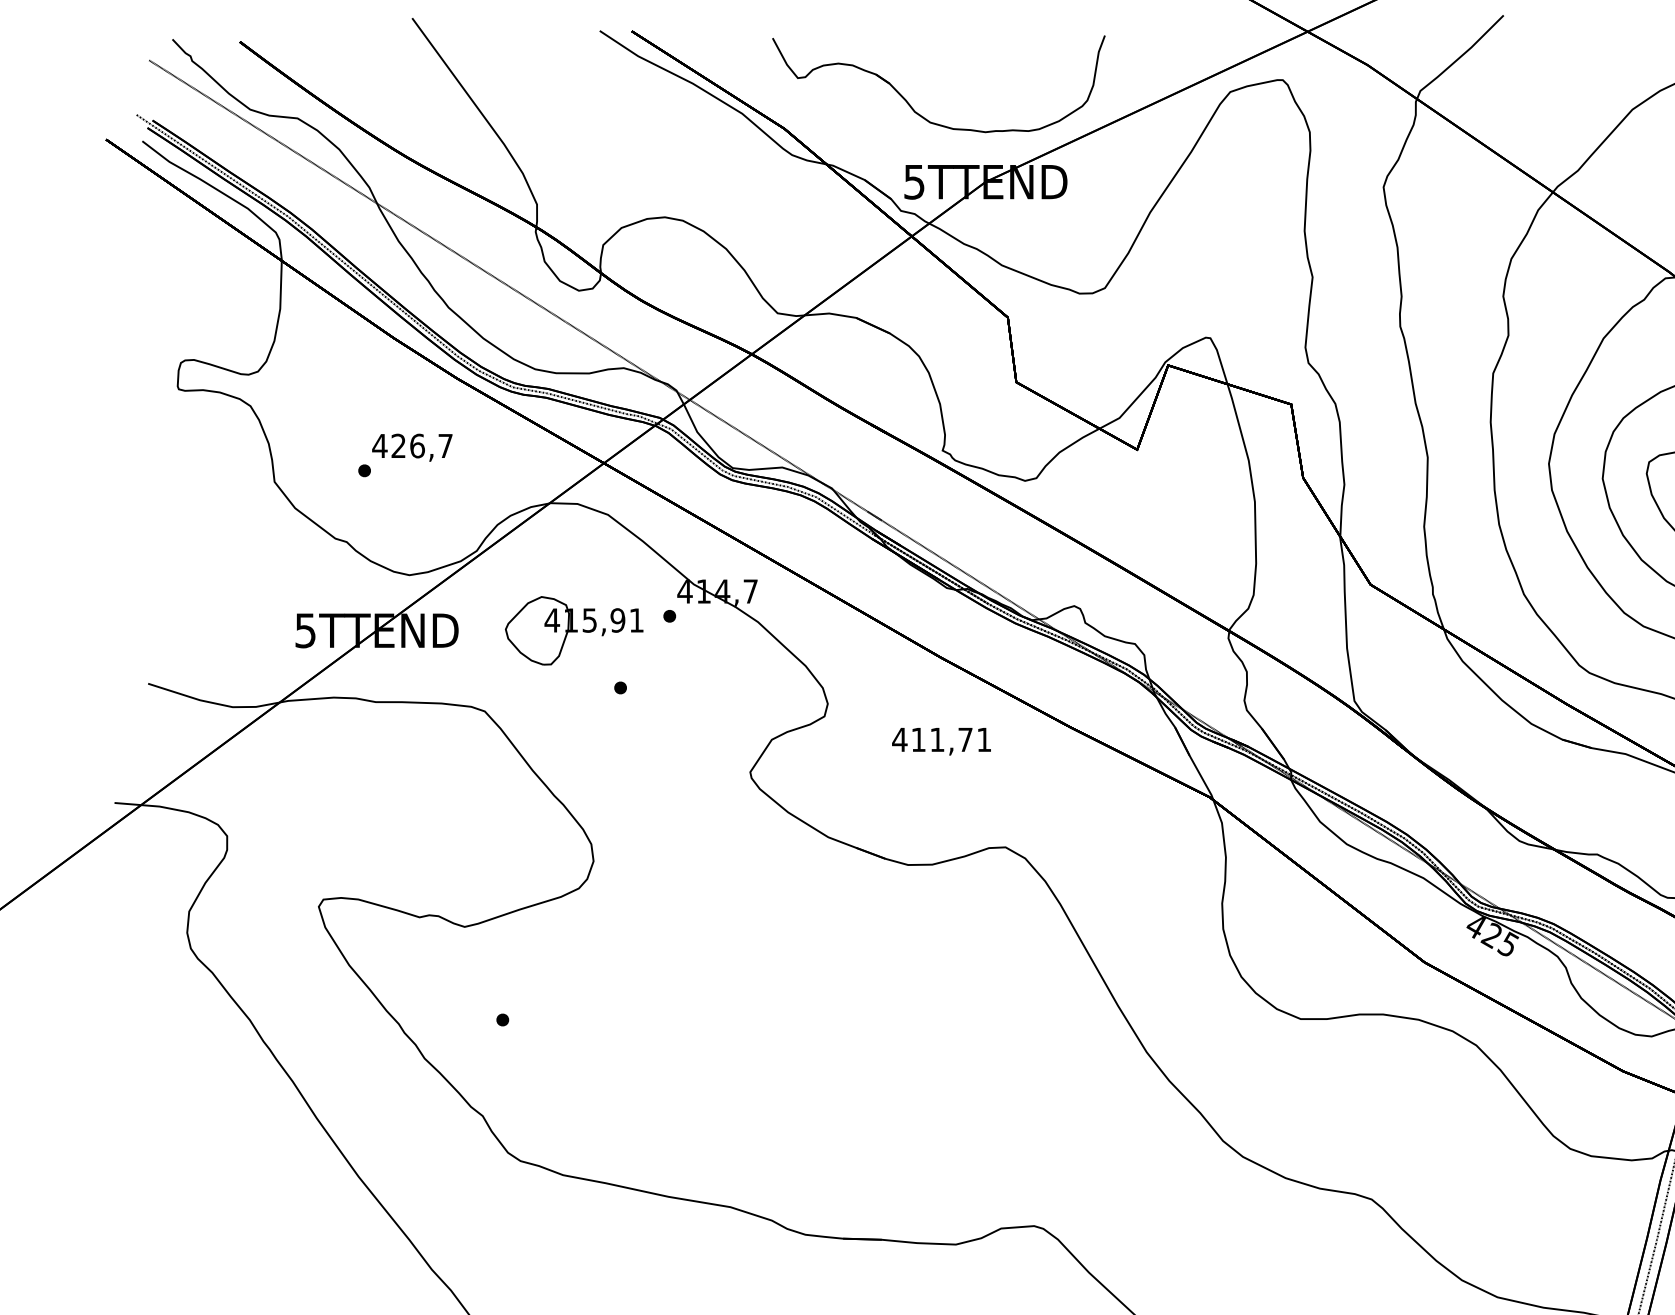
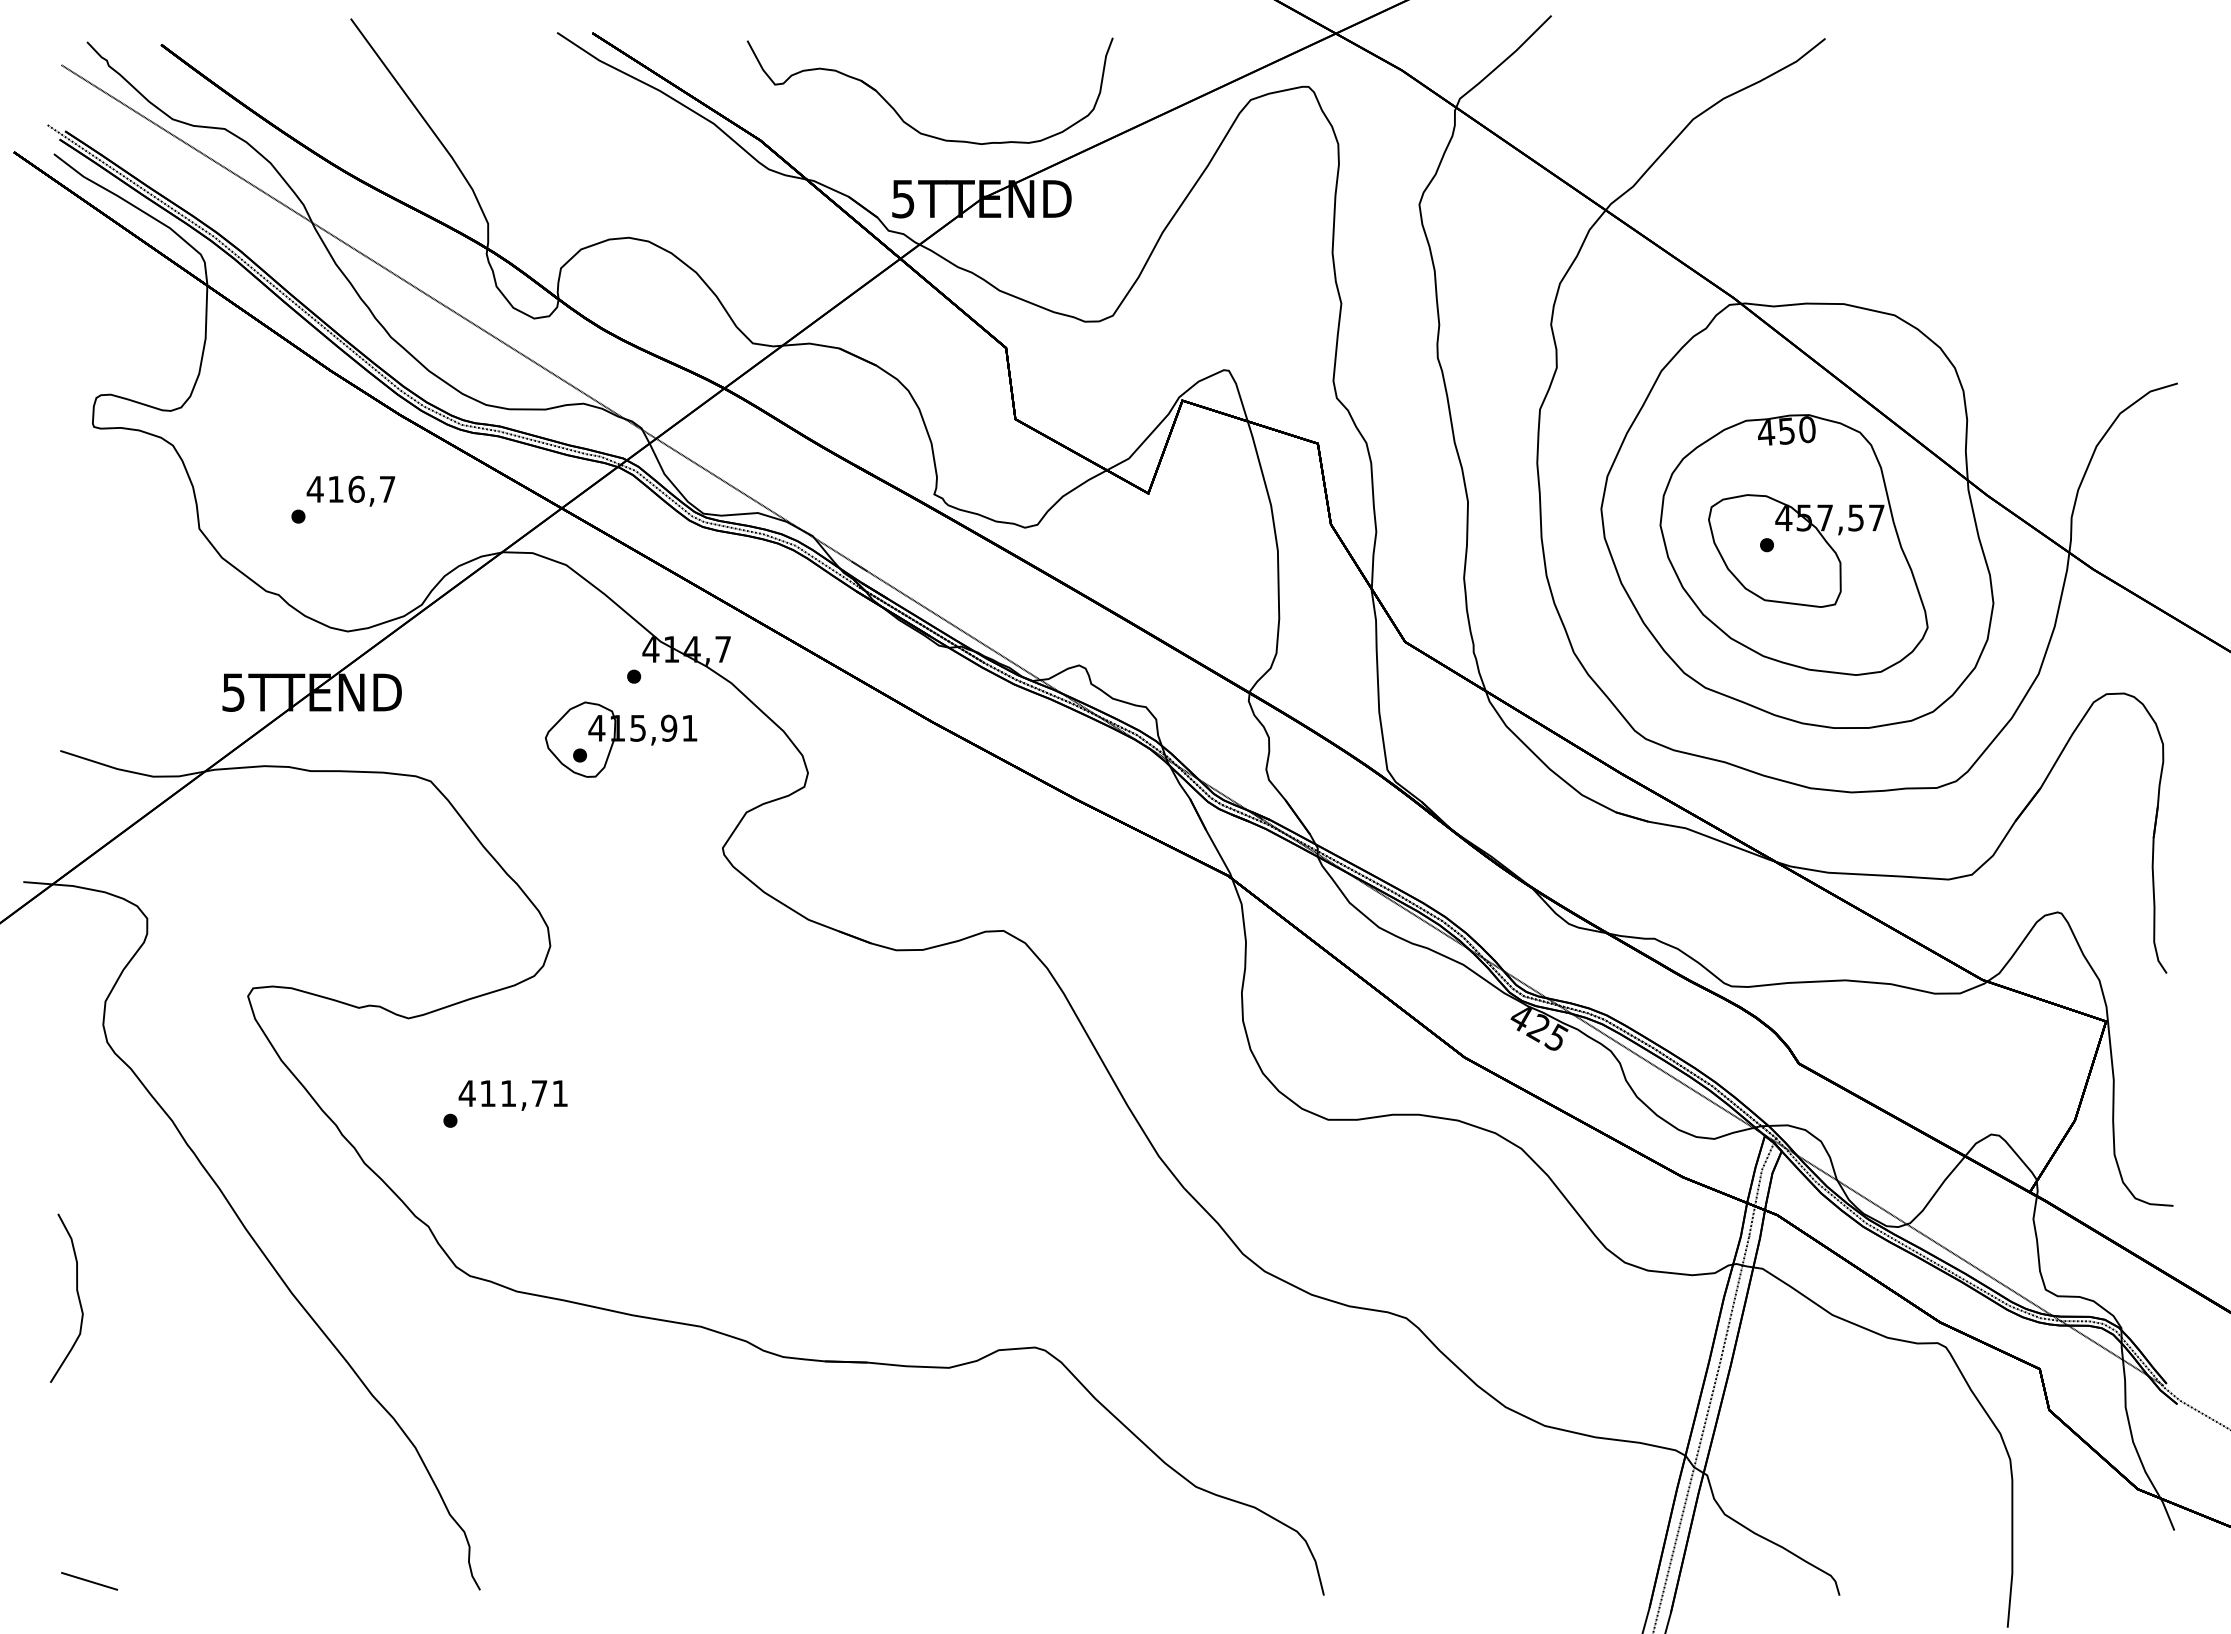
text: (398, 445) -> (335, 488), 426,7 -> 416,7
part: (574, 630) -> (621, 739), moved
text: (940, 741) -> (512, 1095), moved
curve: (163, 1179) -> (77, 1296), added

